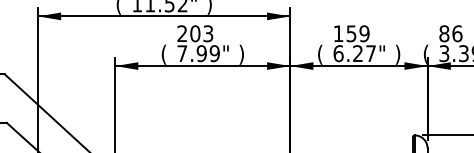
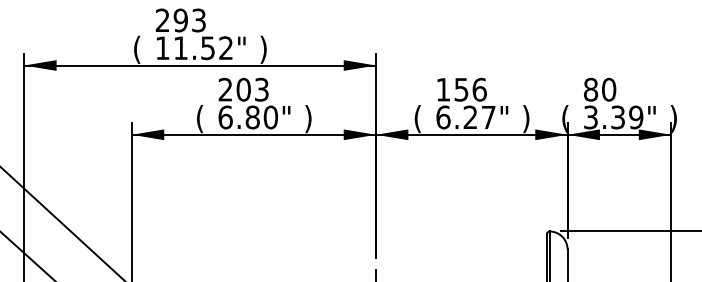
text: (364, 33) -> (479, 89), 159 -> 156
text: (457, 33) -> (609, 89), 86 -> 80
text: (198, 53) -> (248, 117), 7.99" -> 6.80"

